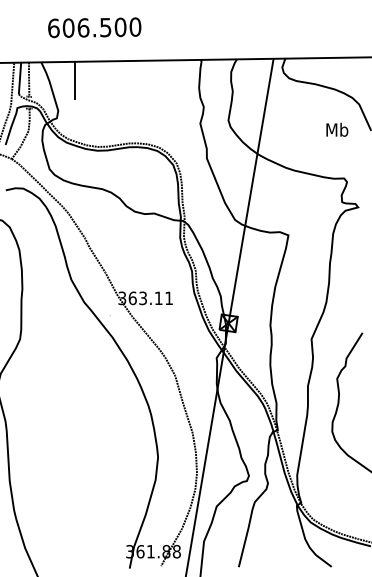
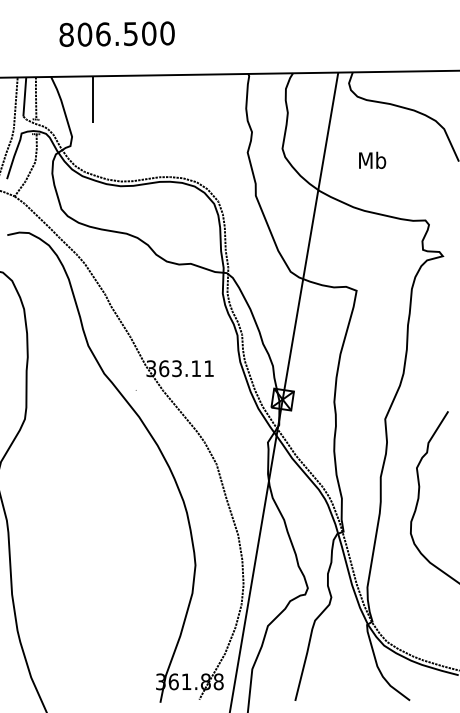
text: (53, 27) -> (66, 33), 606.500 -> 806.500
text: (337, 129) -> (372, 159), moved

